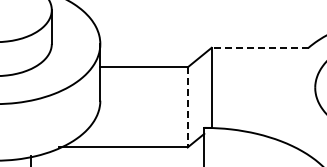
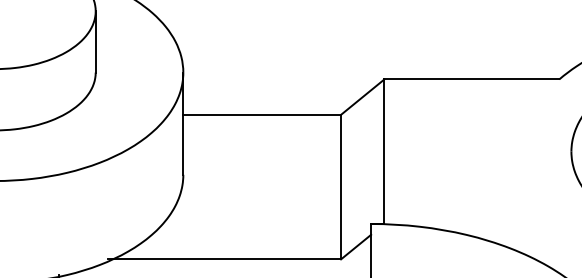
line: (259, 47) -> (470, 78), dashed -> solid
line: (187, 107) -> (340, 187), dashed -> solid

